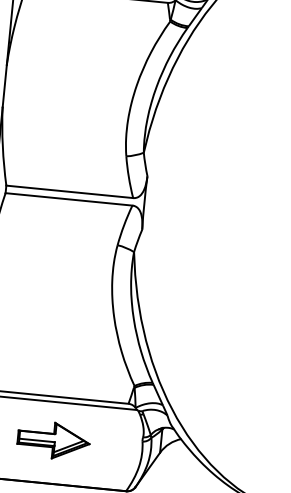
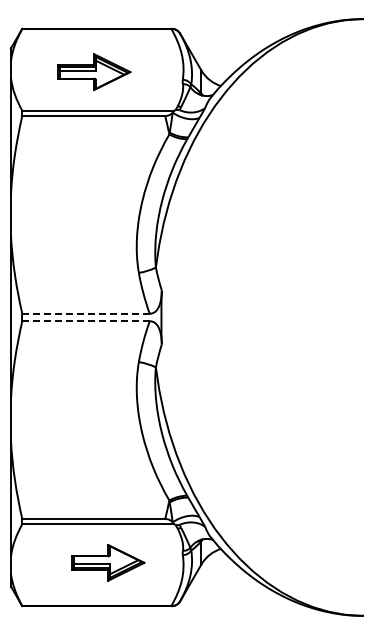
line: (70, 191) -> (86, 313), solid -> dashed
line: (69, 199) -> (86, 321), solid -> dashed
part: (53, 440) -> (108, 562), moved

